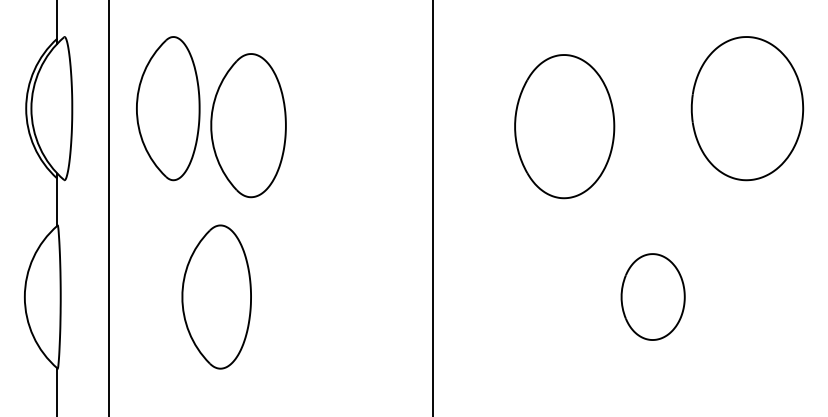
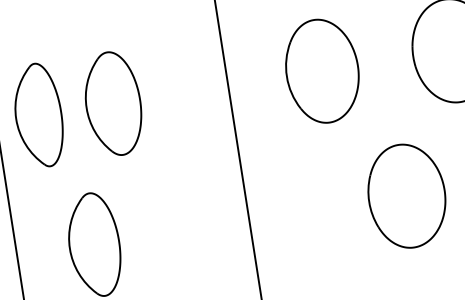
part: (248, 125) -> (113, 103), moved
part: (564, 126) -> (322, 71), moved
part: (652, 296) -> (406, 195), size x1.67

